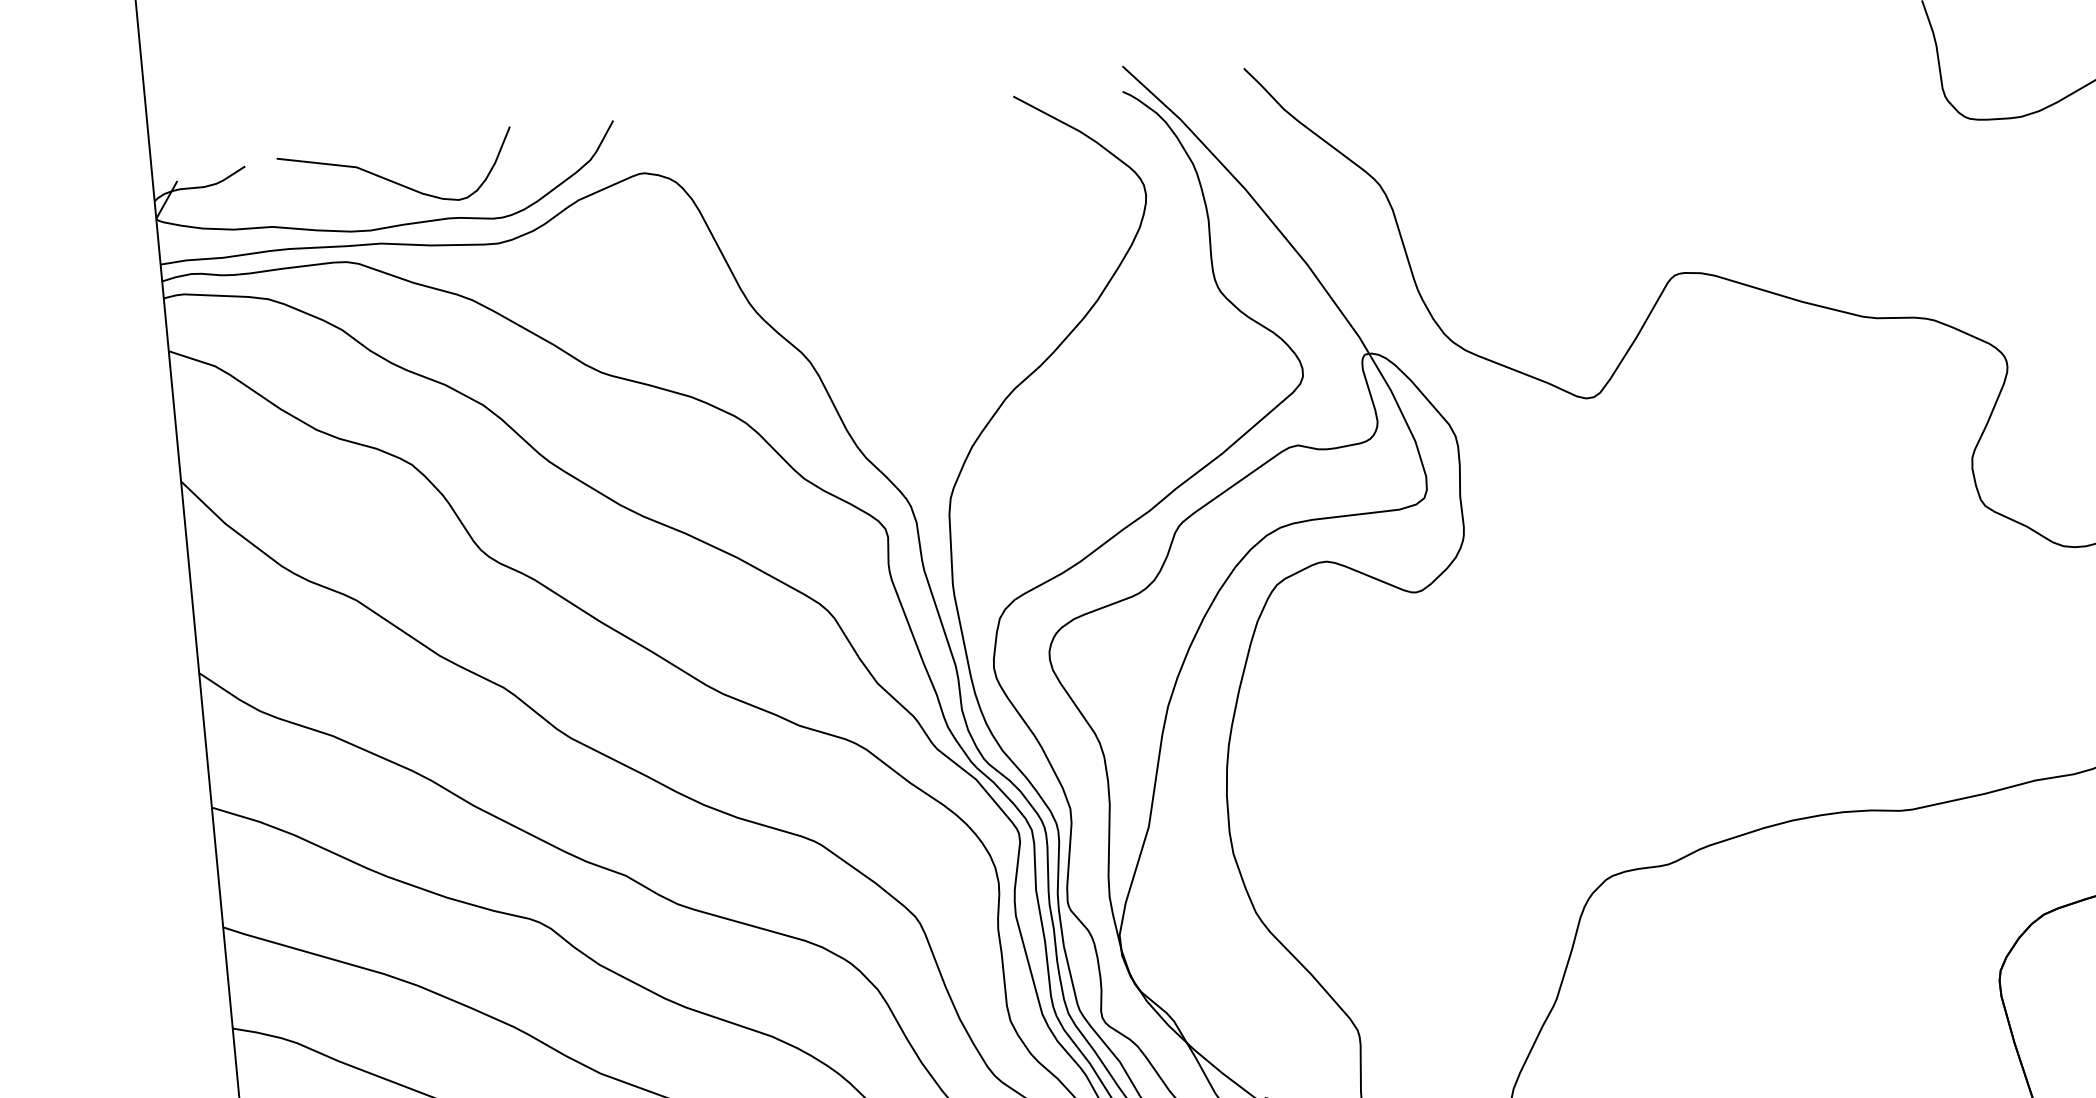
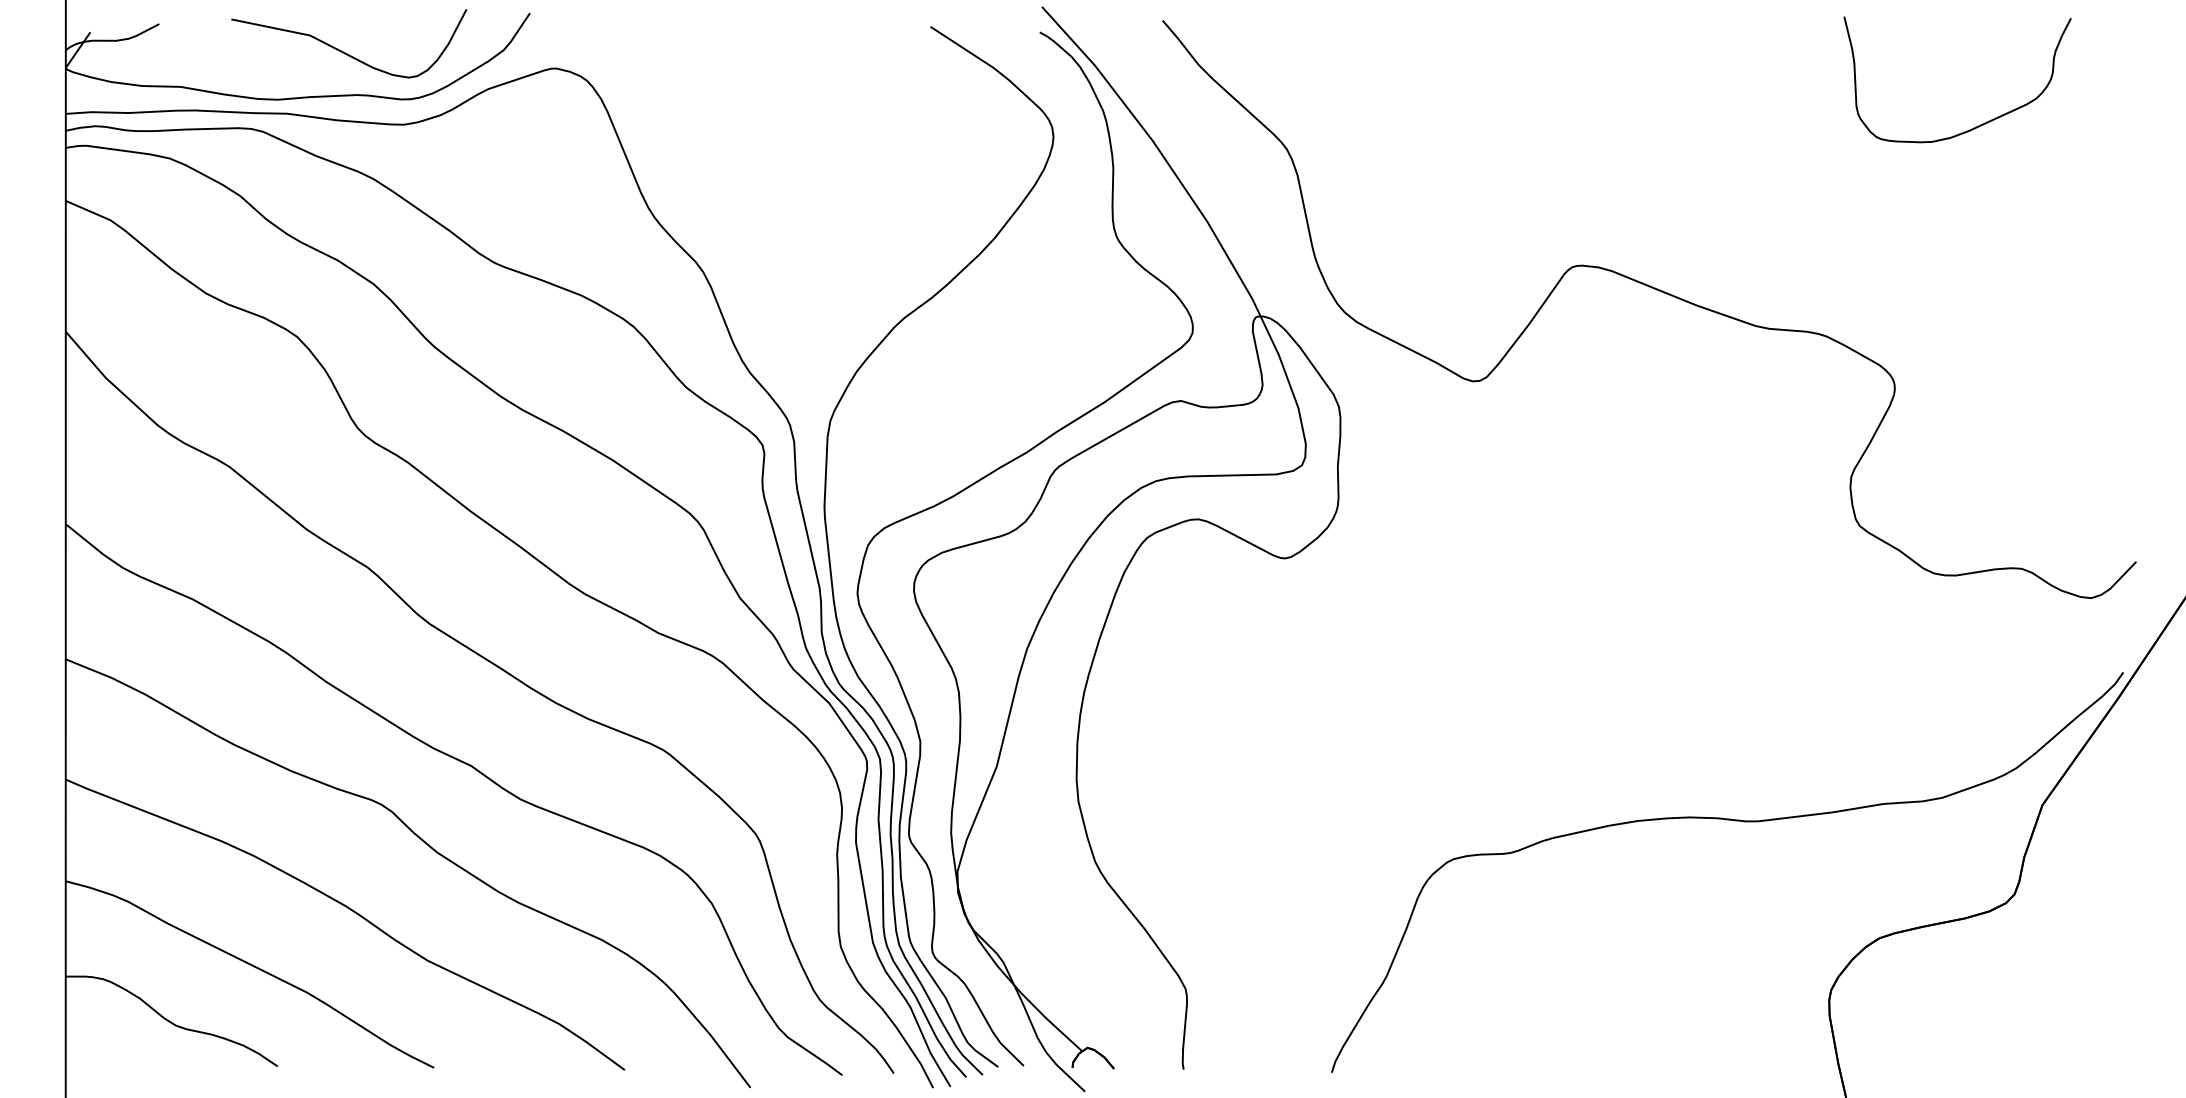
curve: (393, 180) -> (345, 52), moved

